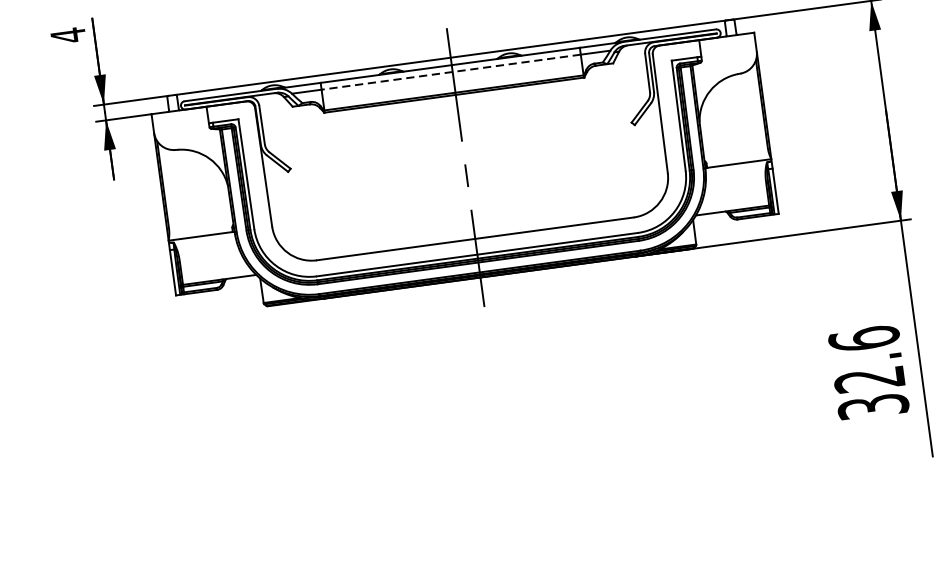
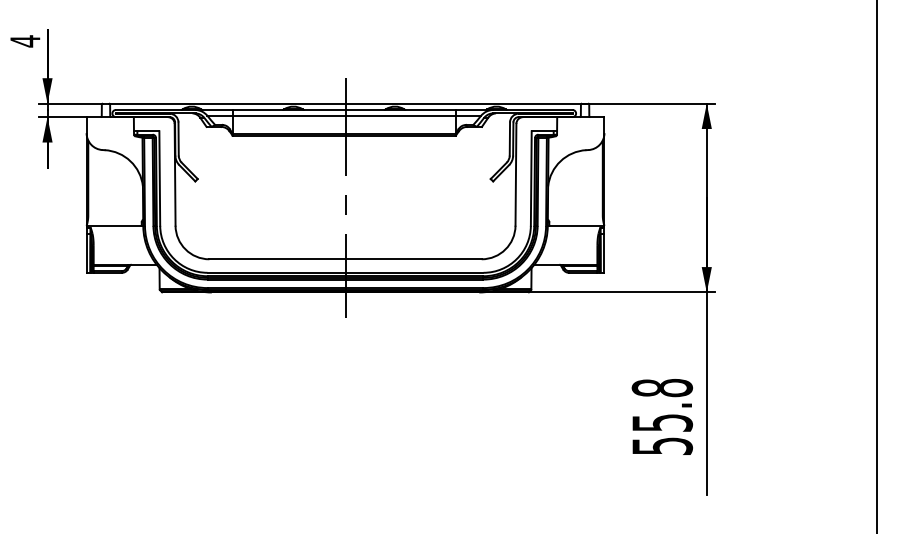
line: (450, 71) -> (343, 115), dashed -> solid
text: (868, 372) -> (662, 416), 32.6 -> 55.8

